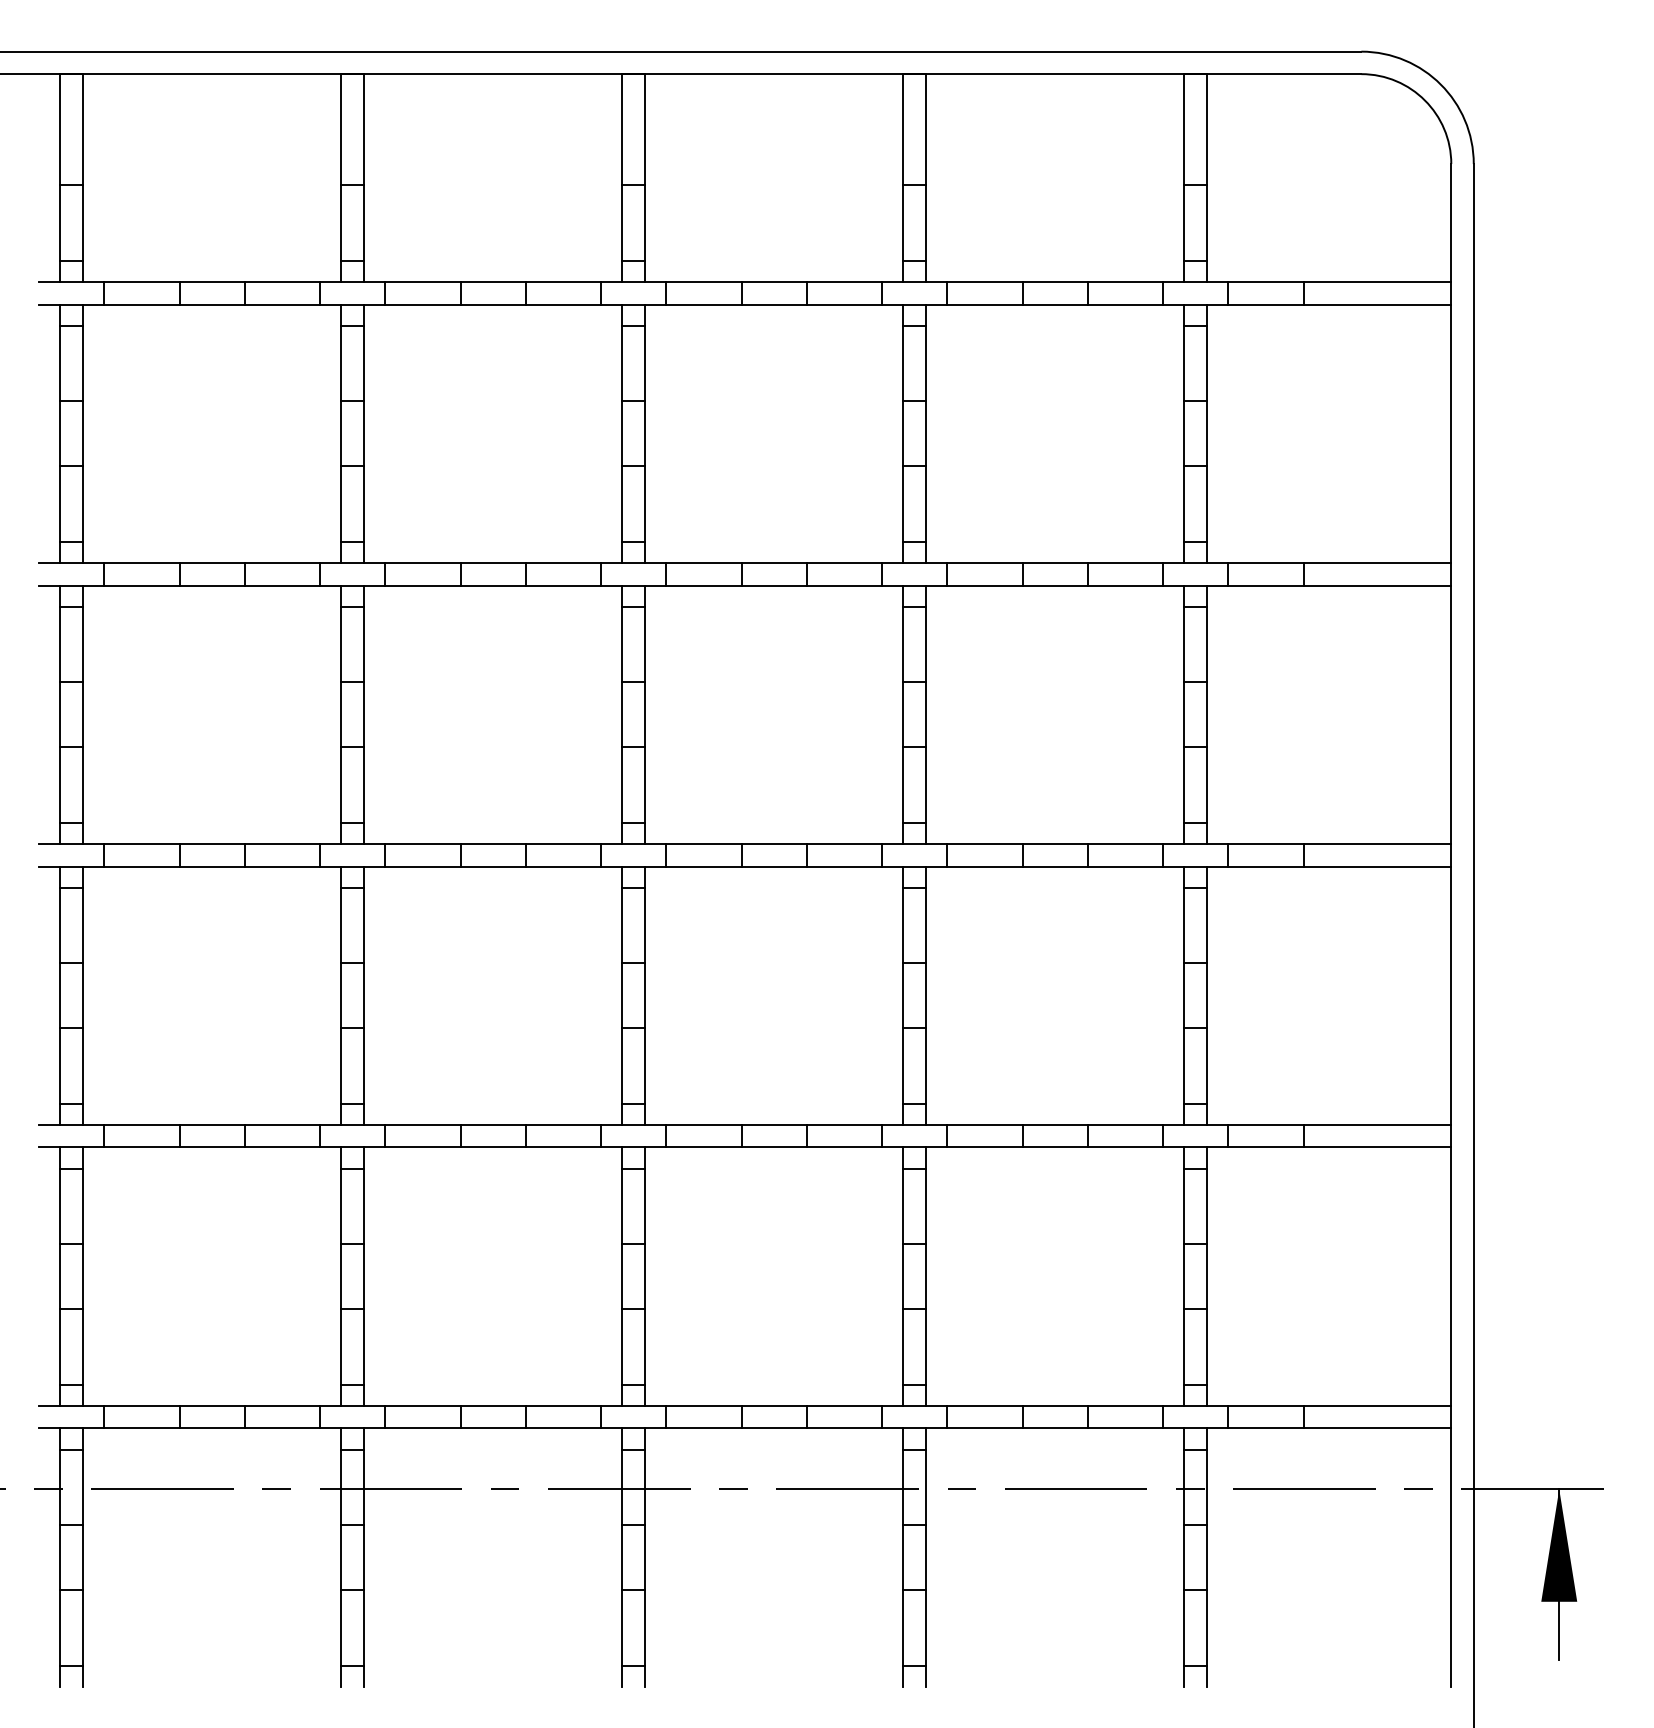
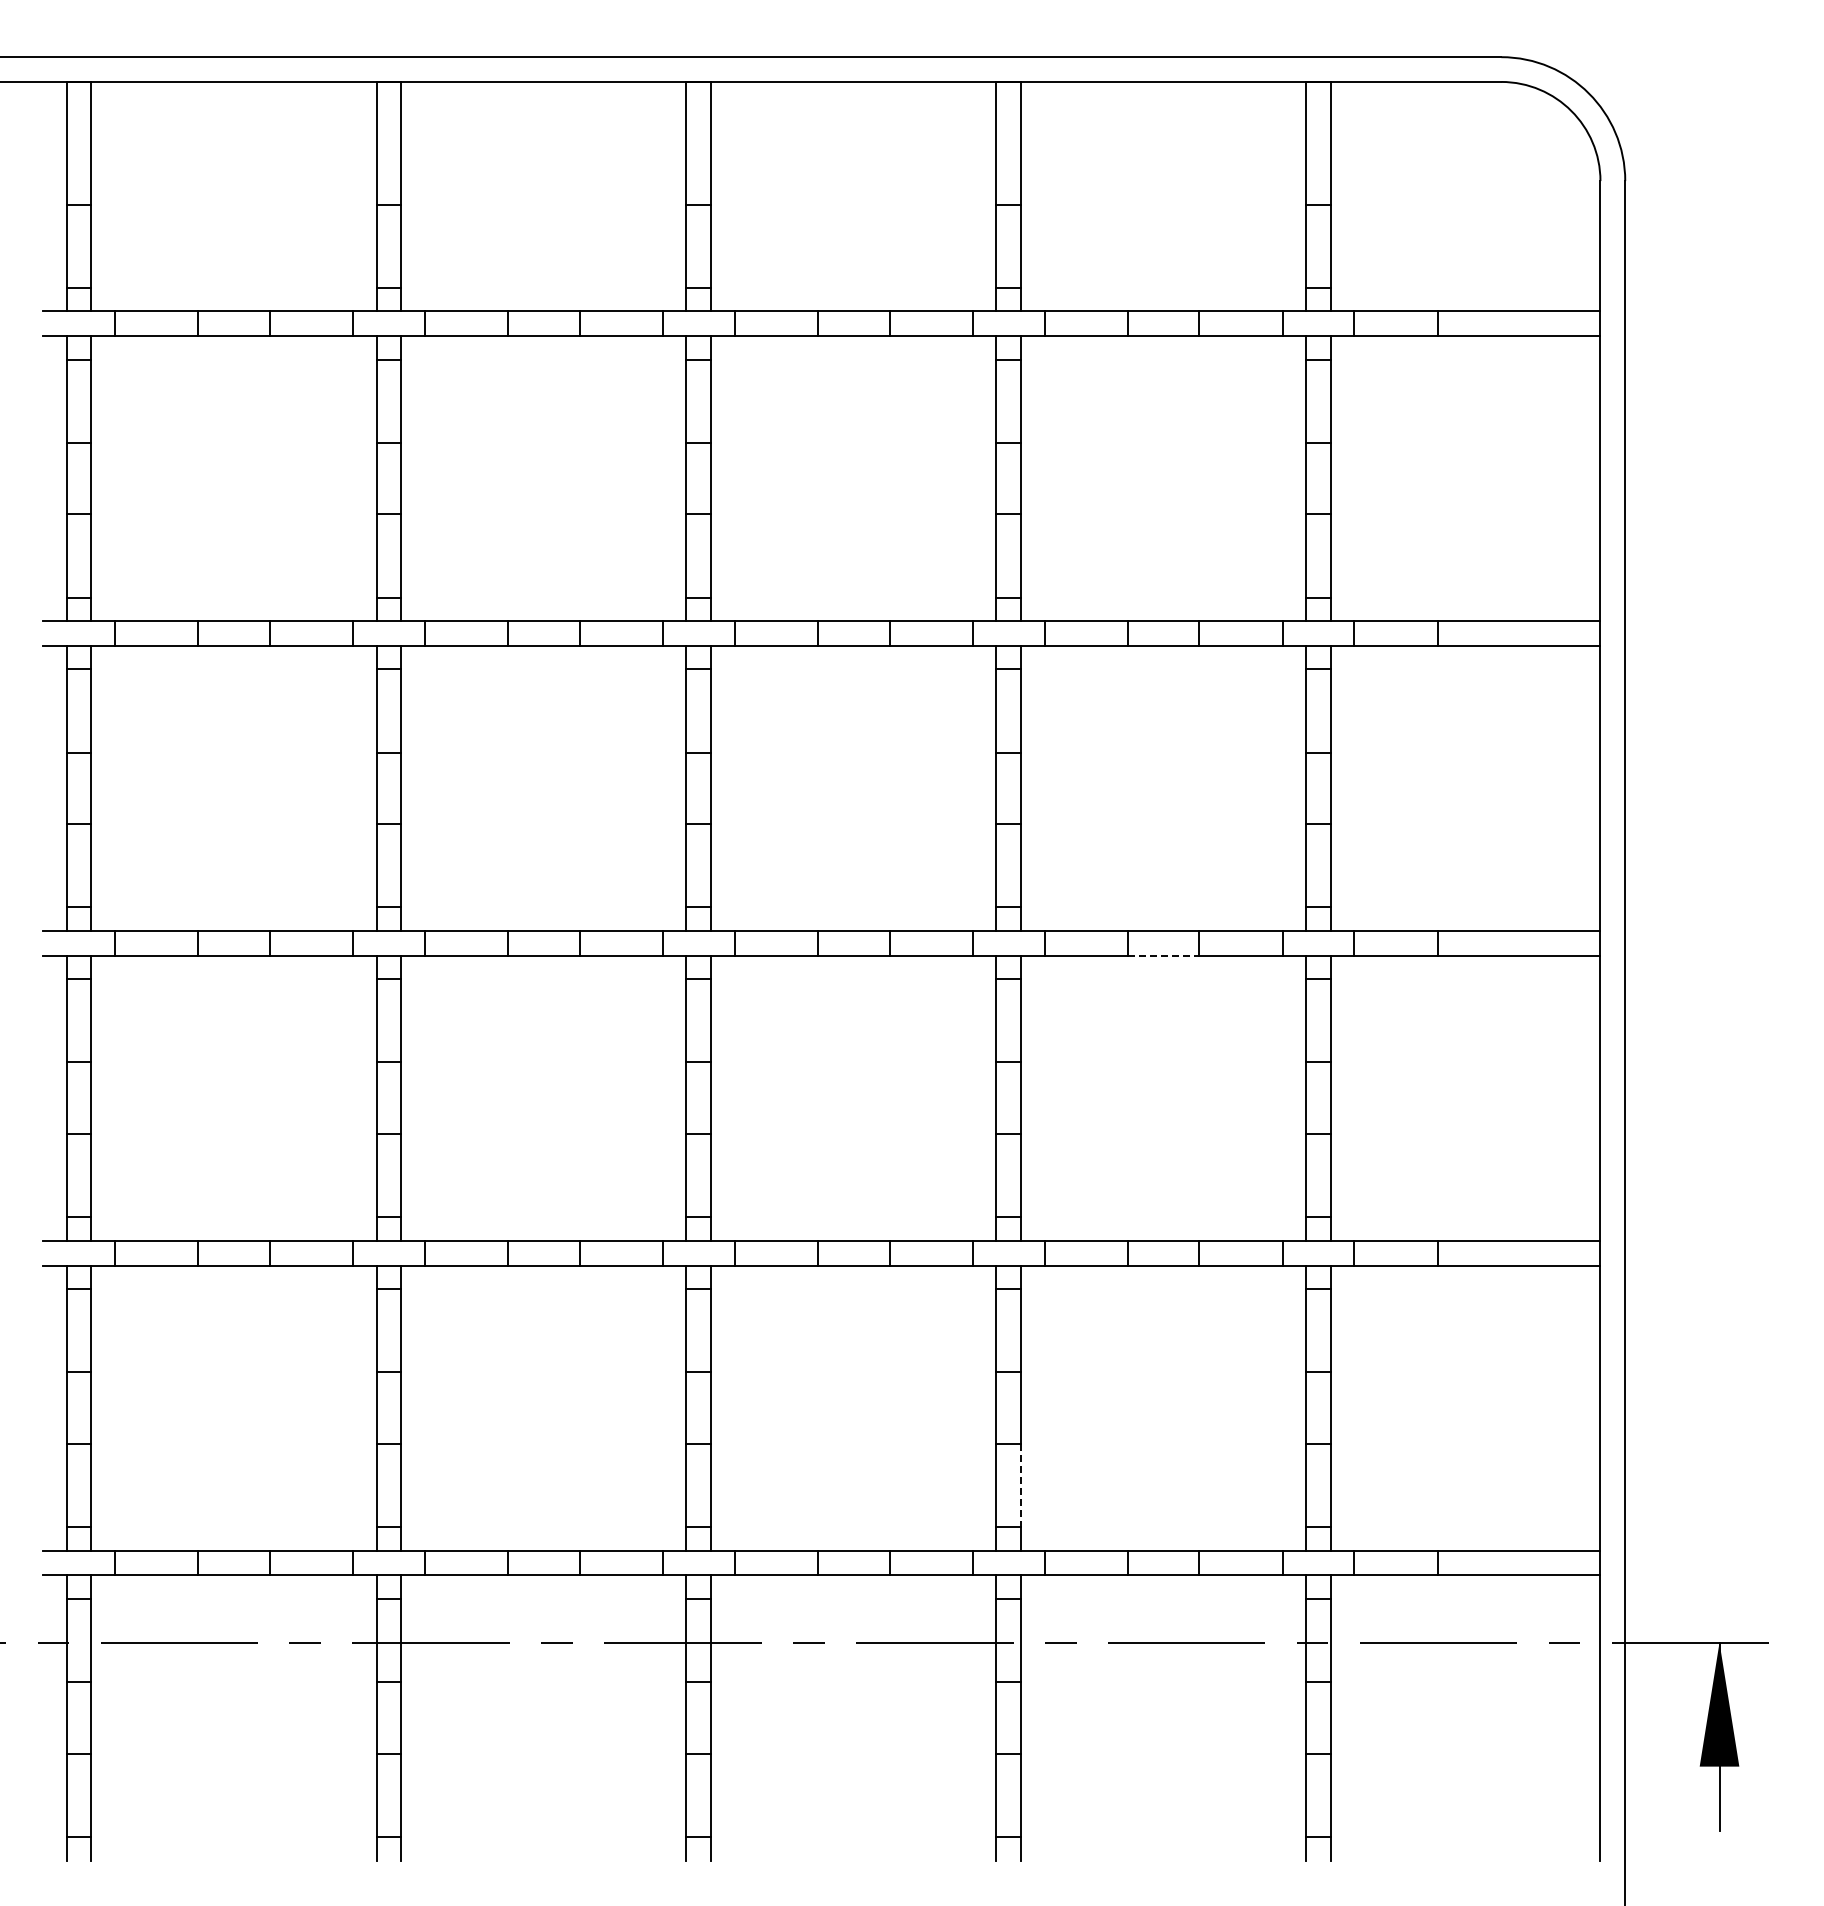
line: (1055, 866) -> (1163, 955), solid -> dashed
line: (926, 1346) -> (1021, 1485), solid -> dashed

